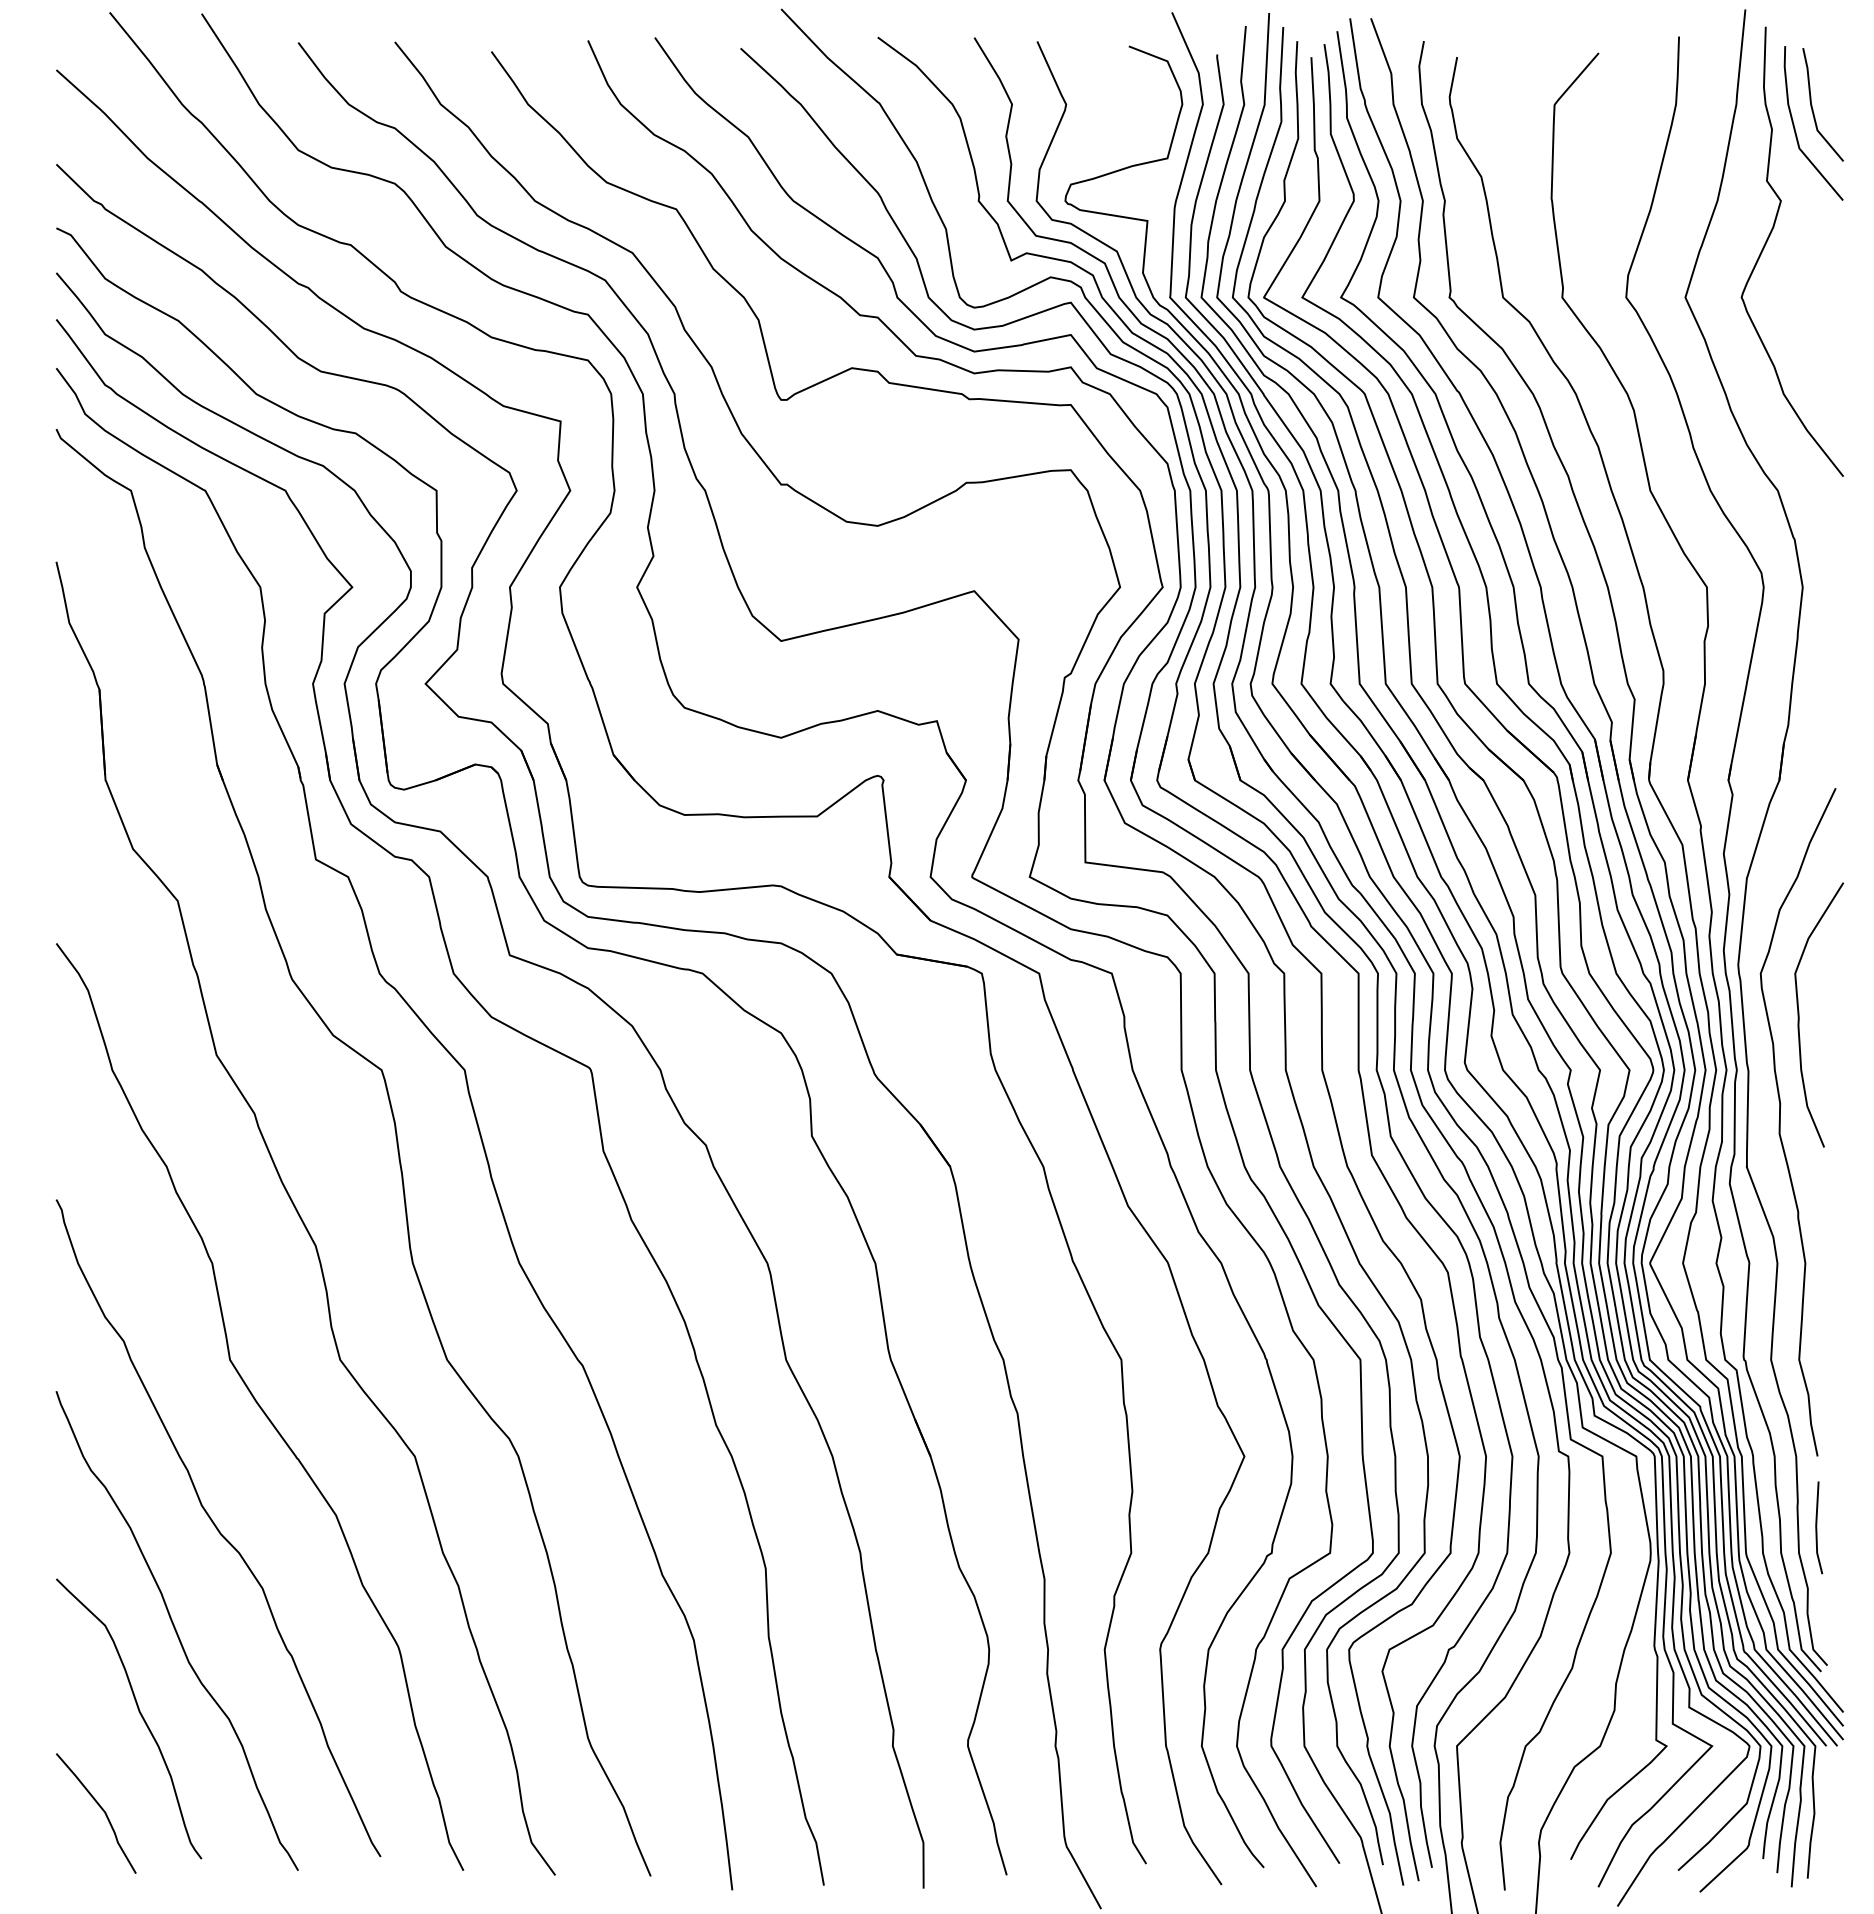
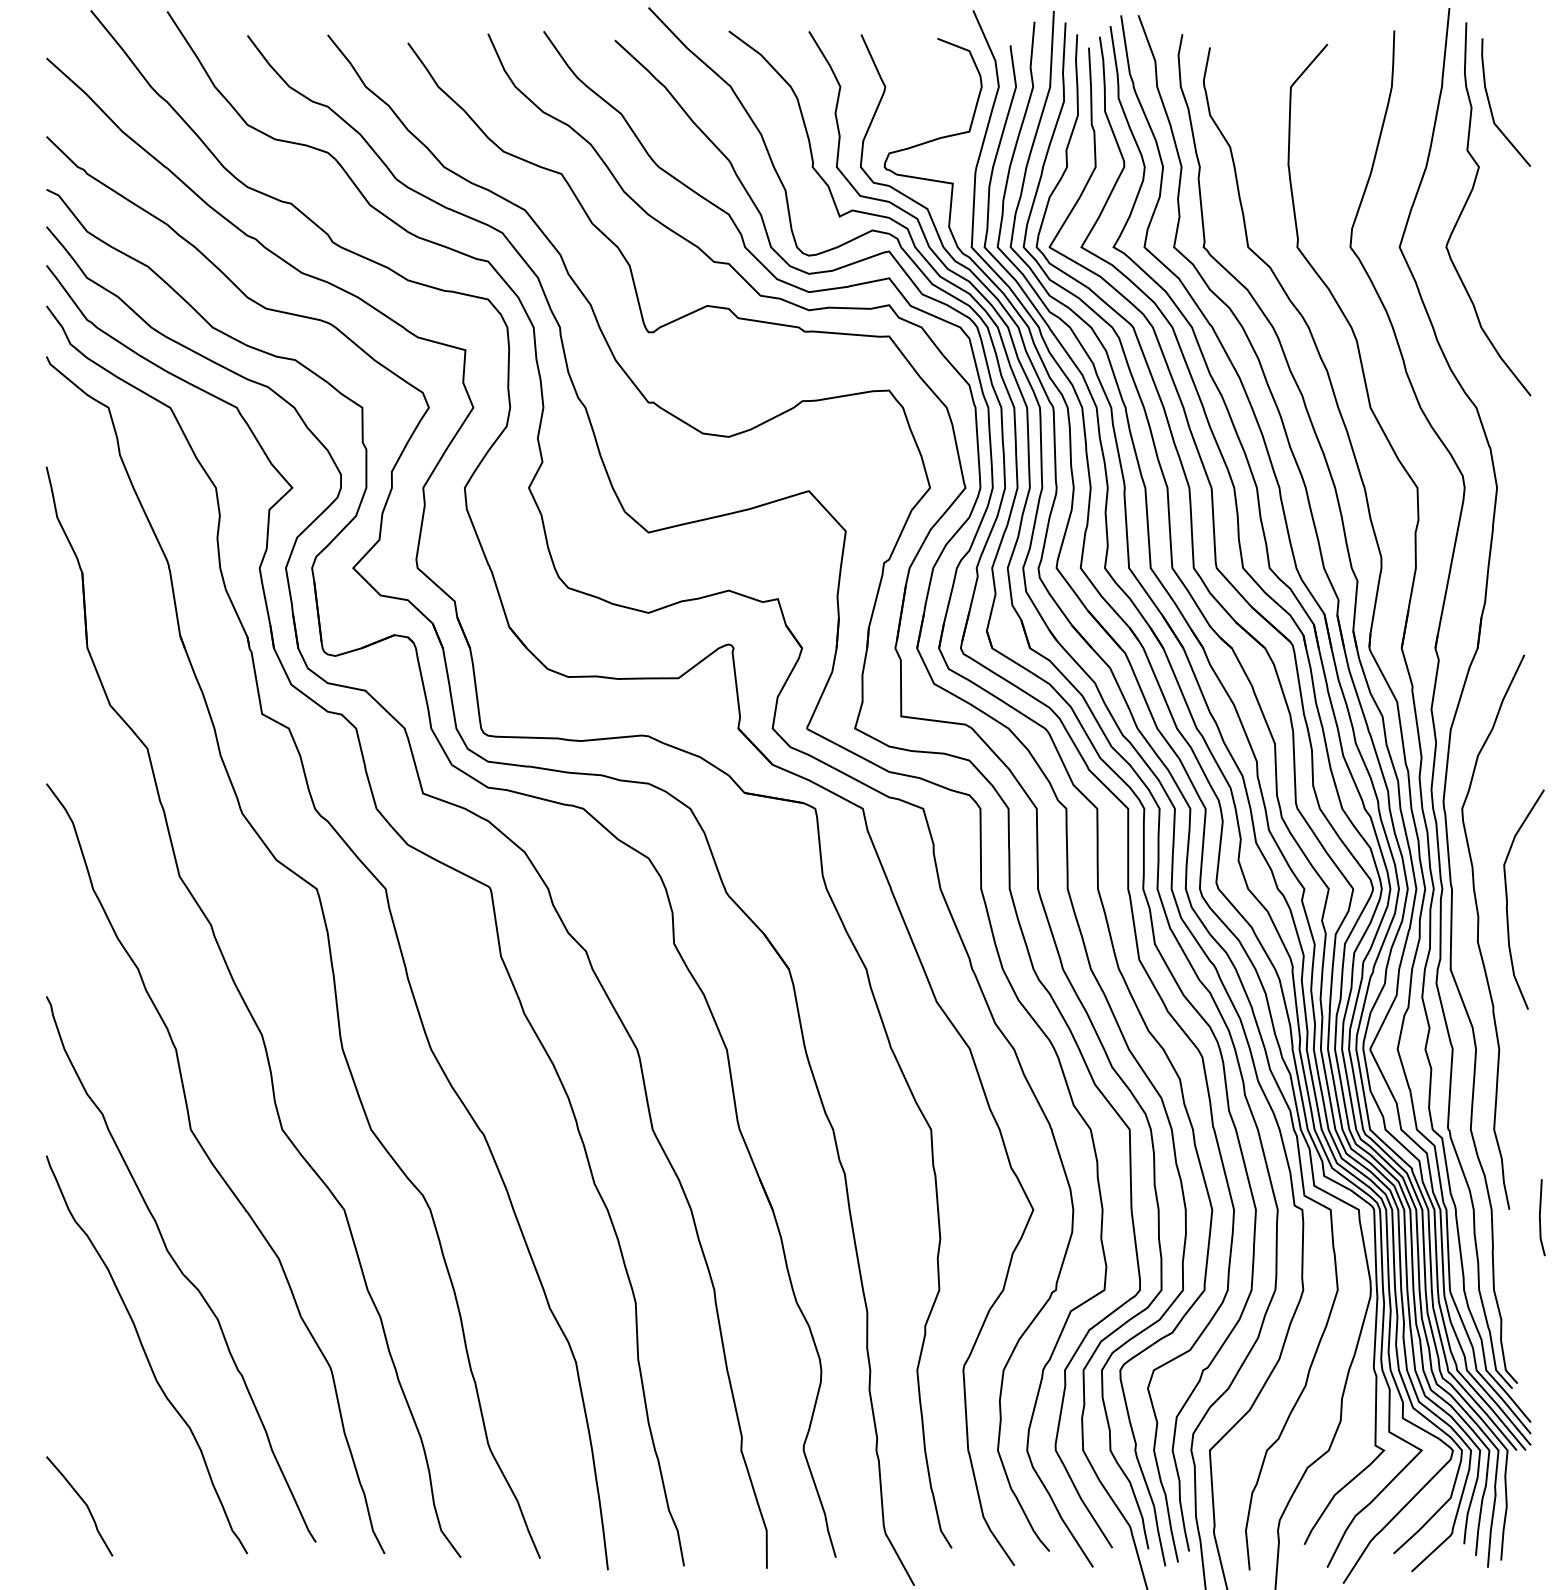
line: (1812, 105) -> (1505, 87), removed
curve: (1799, 1014) -> (1507, 899), moved
line: (1817, 1527) -> (1540, 1217), moved
curve: (139, 1713) -> (115, 1423), removed

